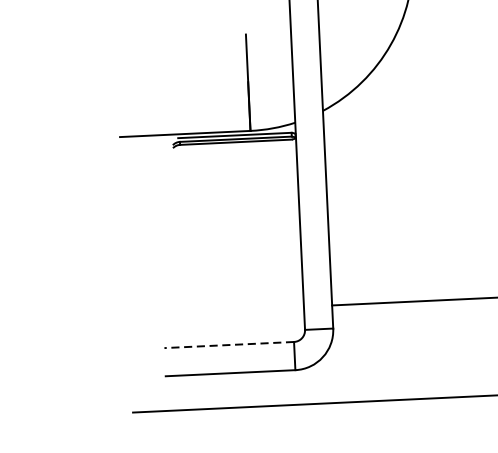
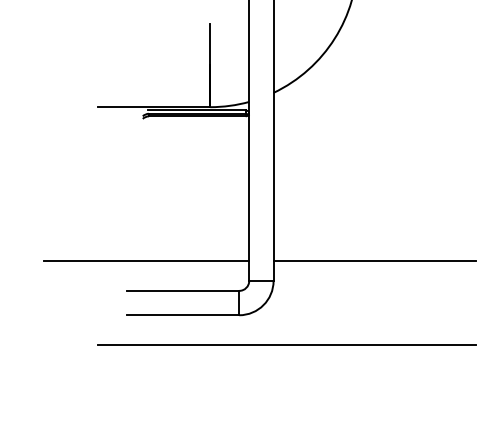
line: (185, 311) -> (146, 260), added
line: (228, 344) -> (182, 290), dashed -> solid

